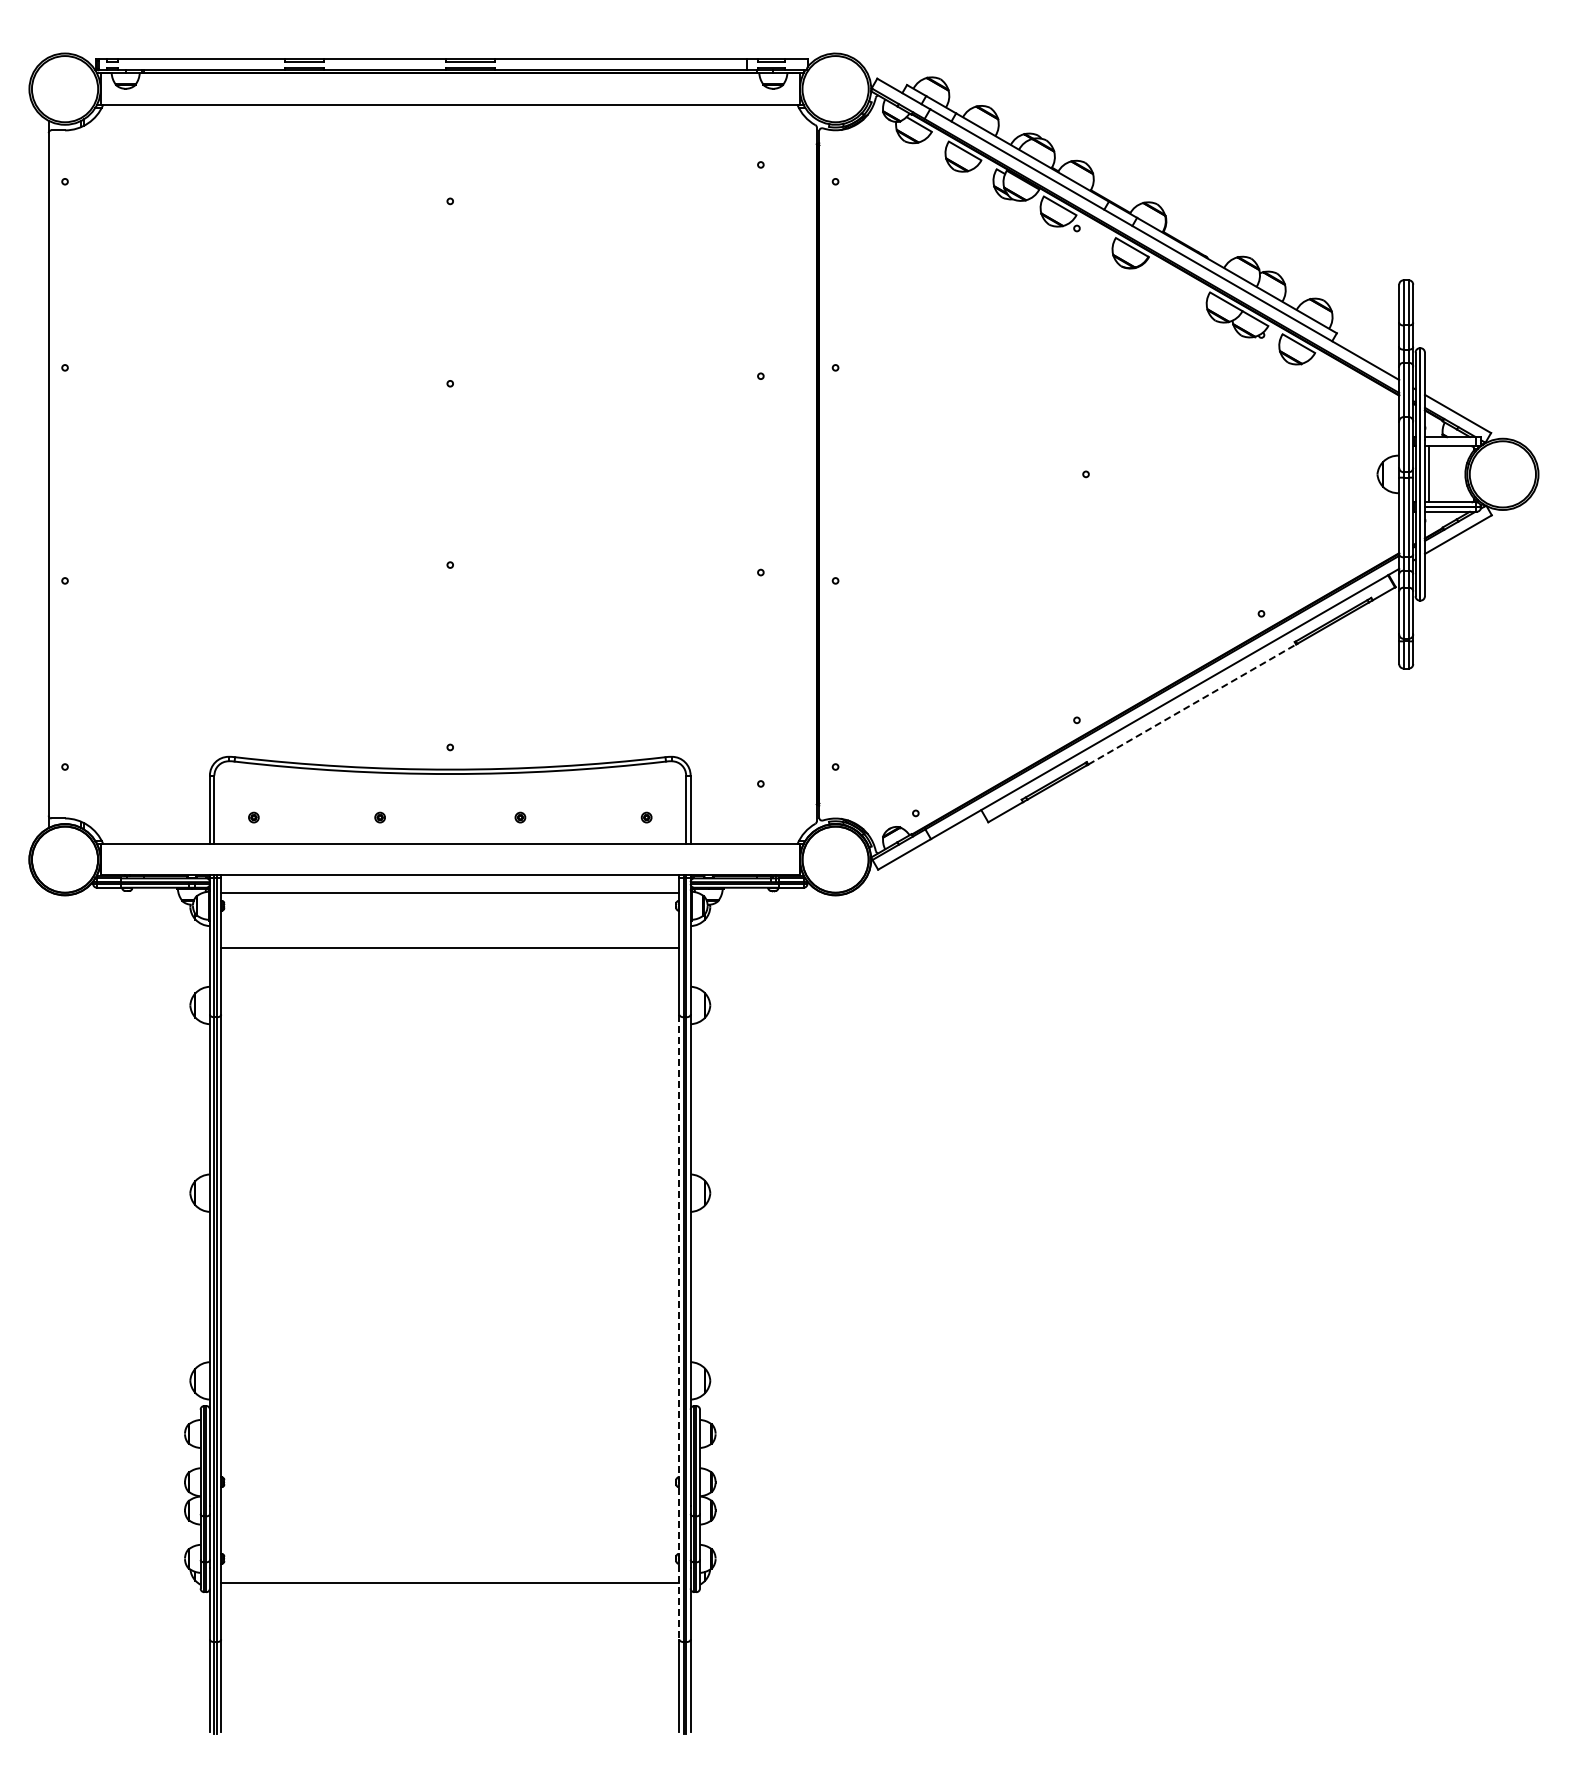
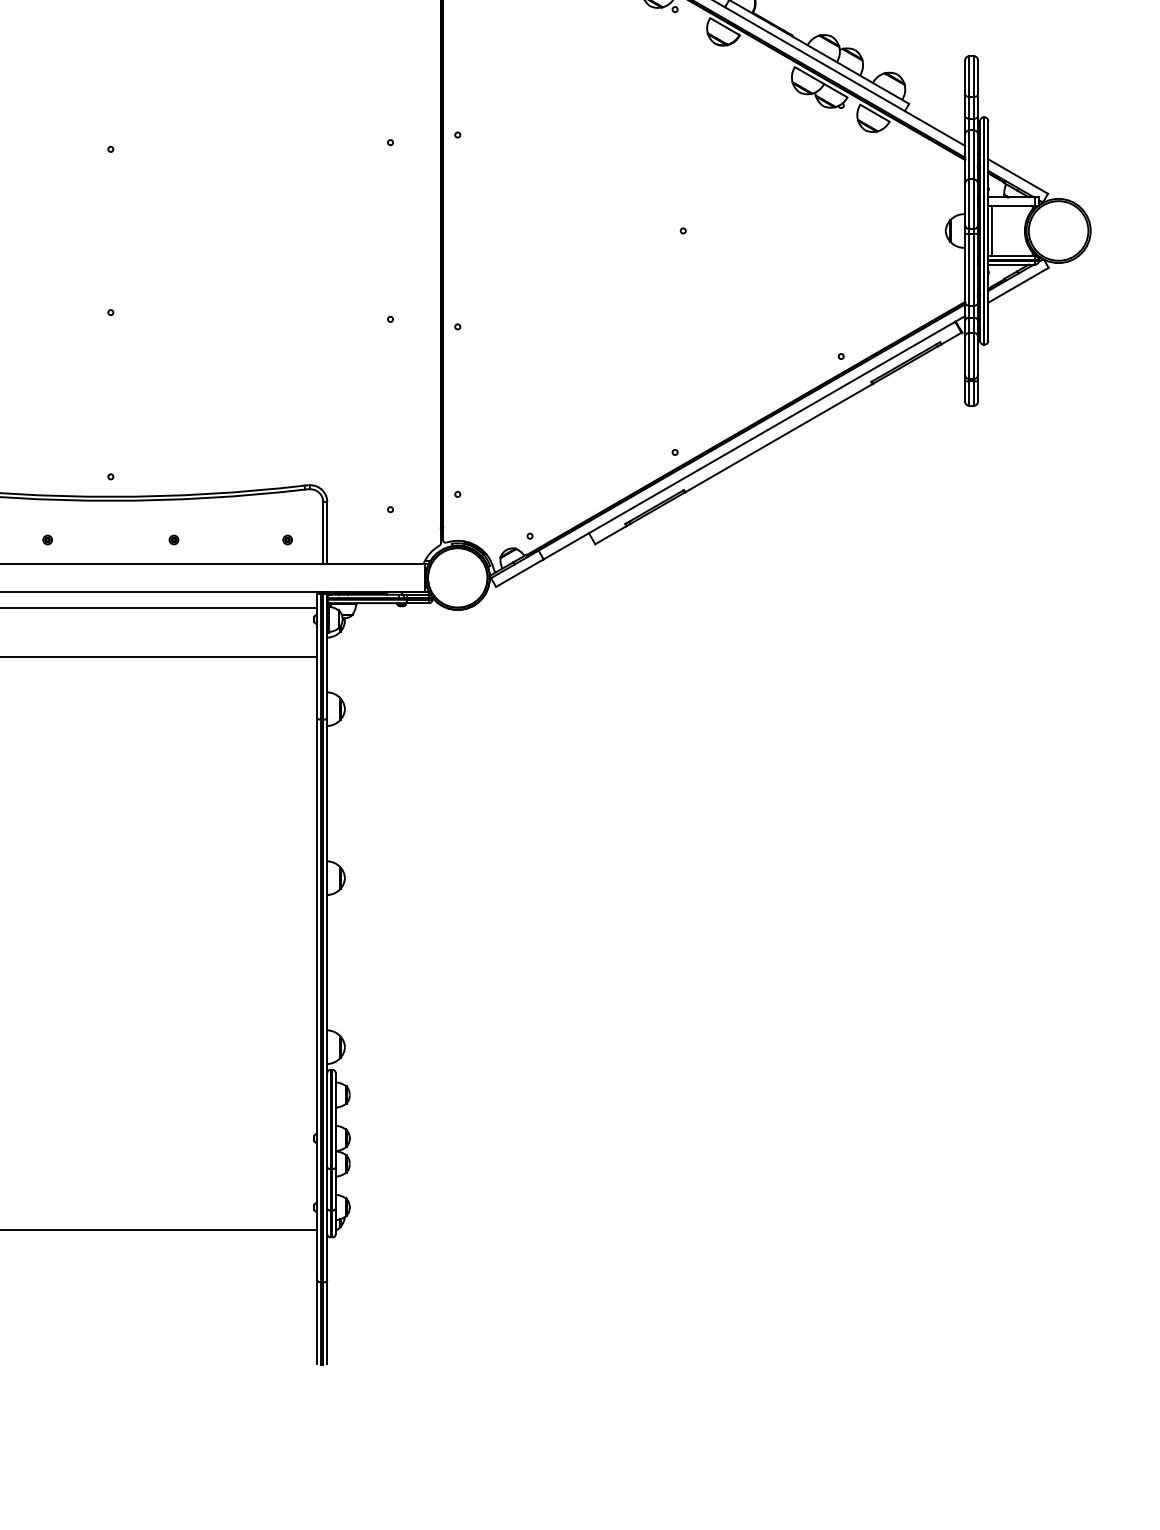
line: (1192, 704) -> (779, 438), dashed -> solid
line: (679, 1327) -> (317, 999), dashed -> solid

